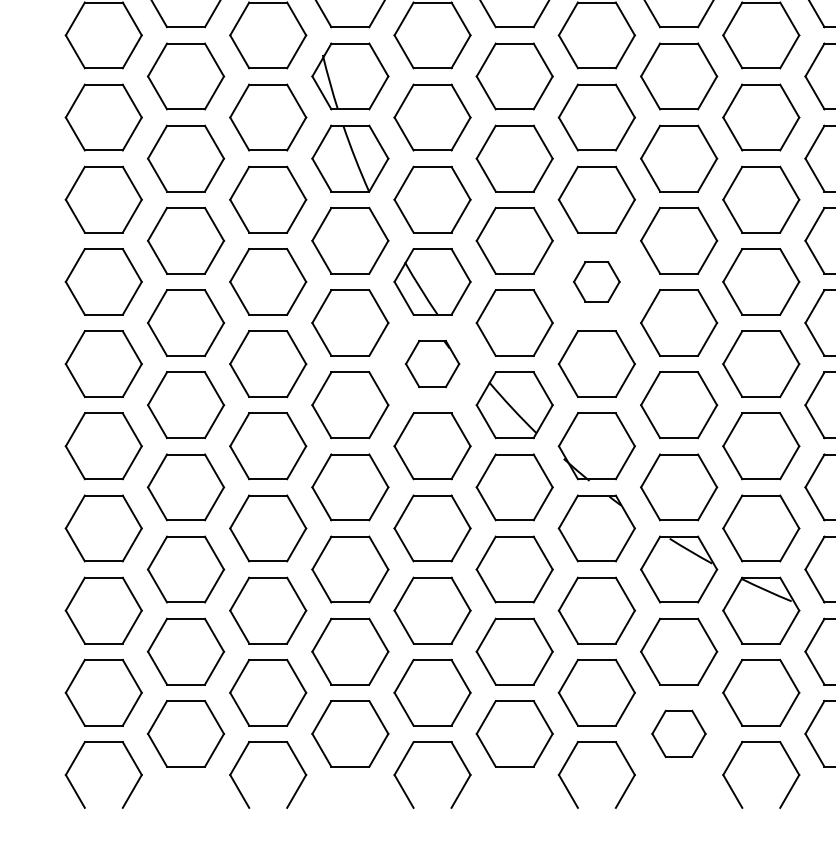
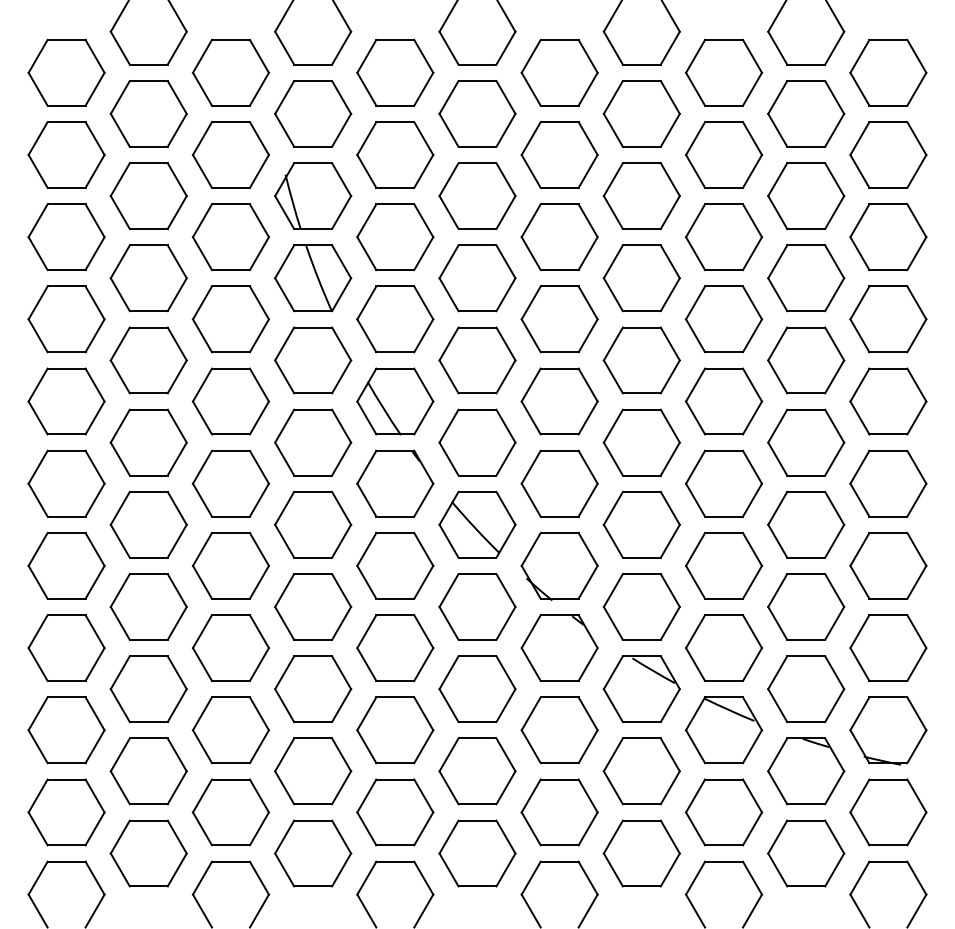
part: (596, 281) -> (559, 401), size x1.67
part: (432, 363) -> (395, 483), size x1.43
part: (678, 733) -> (641, 853), size x1.43

